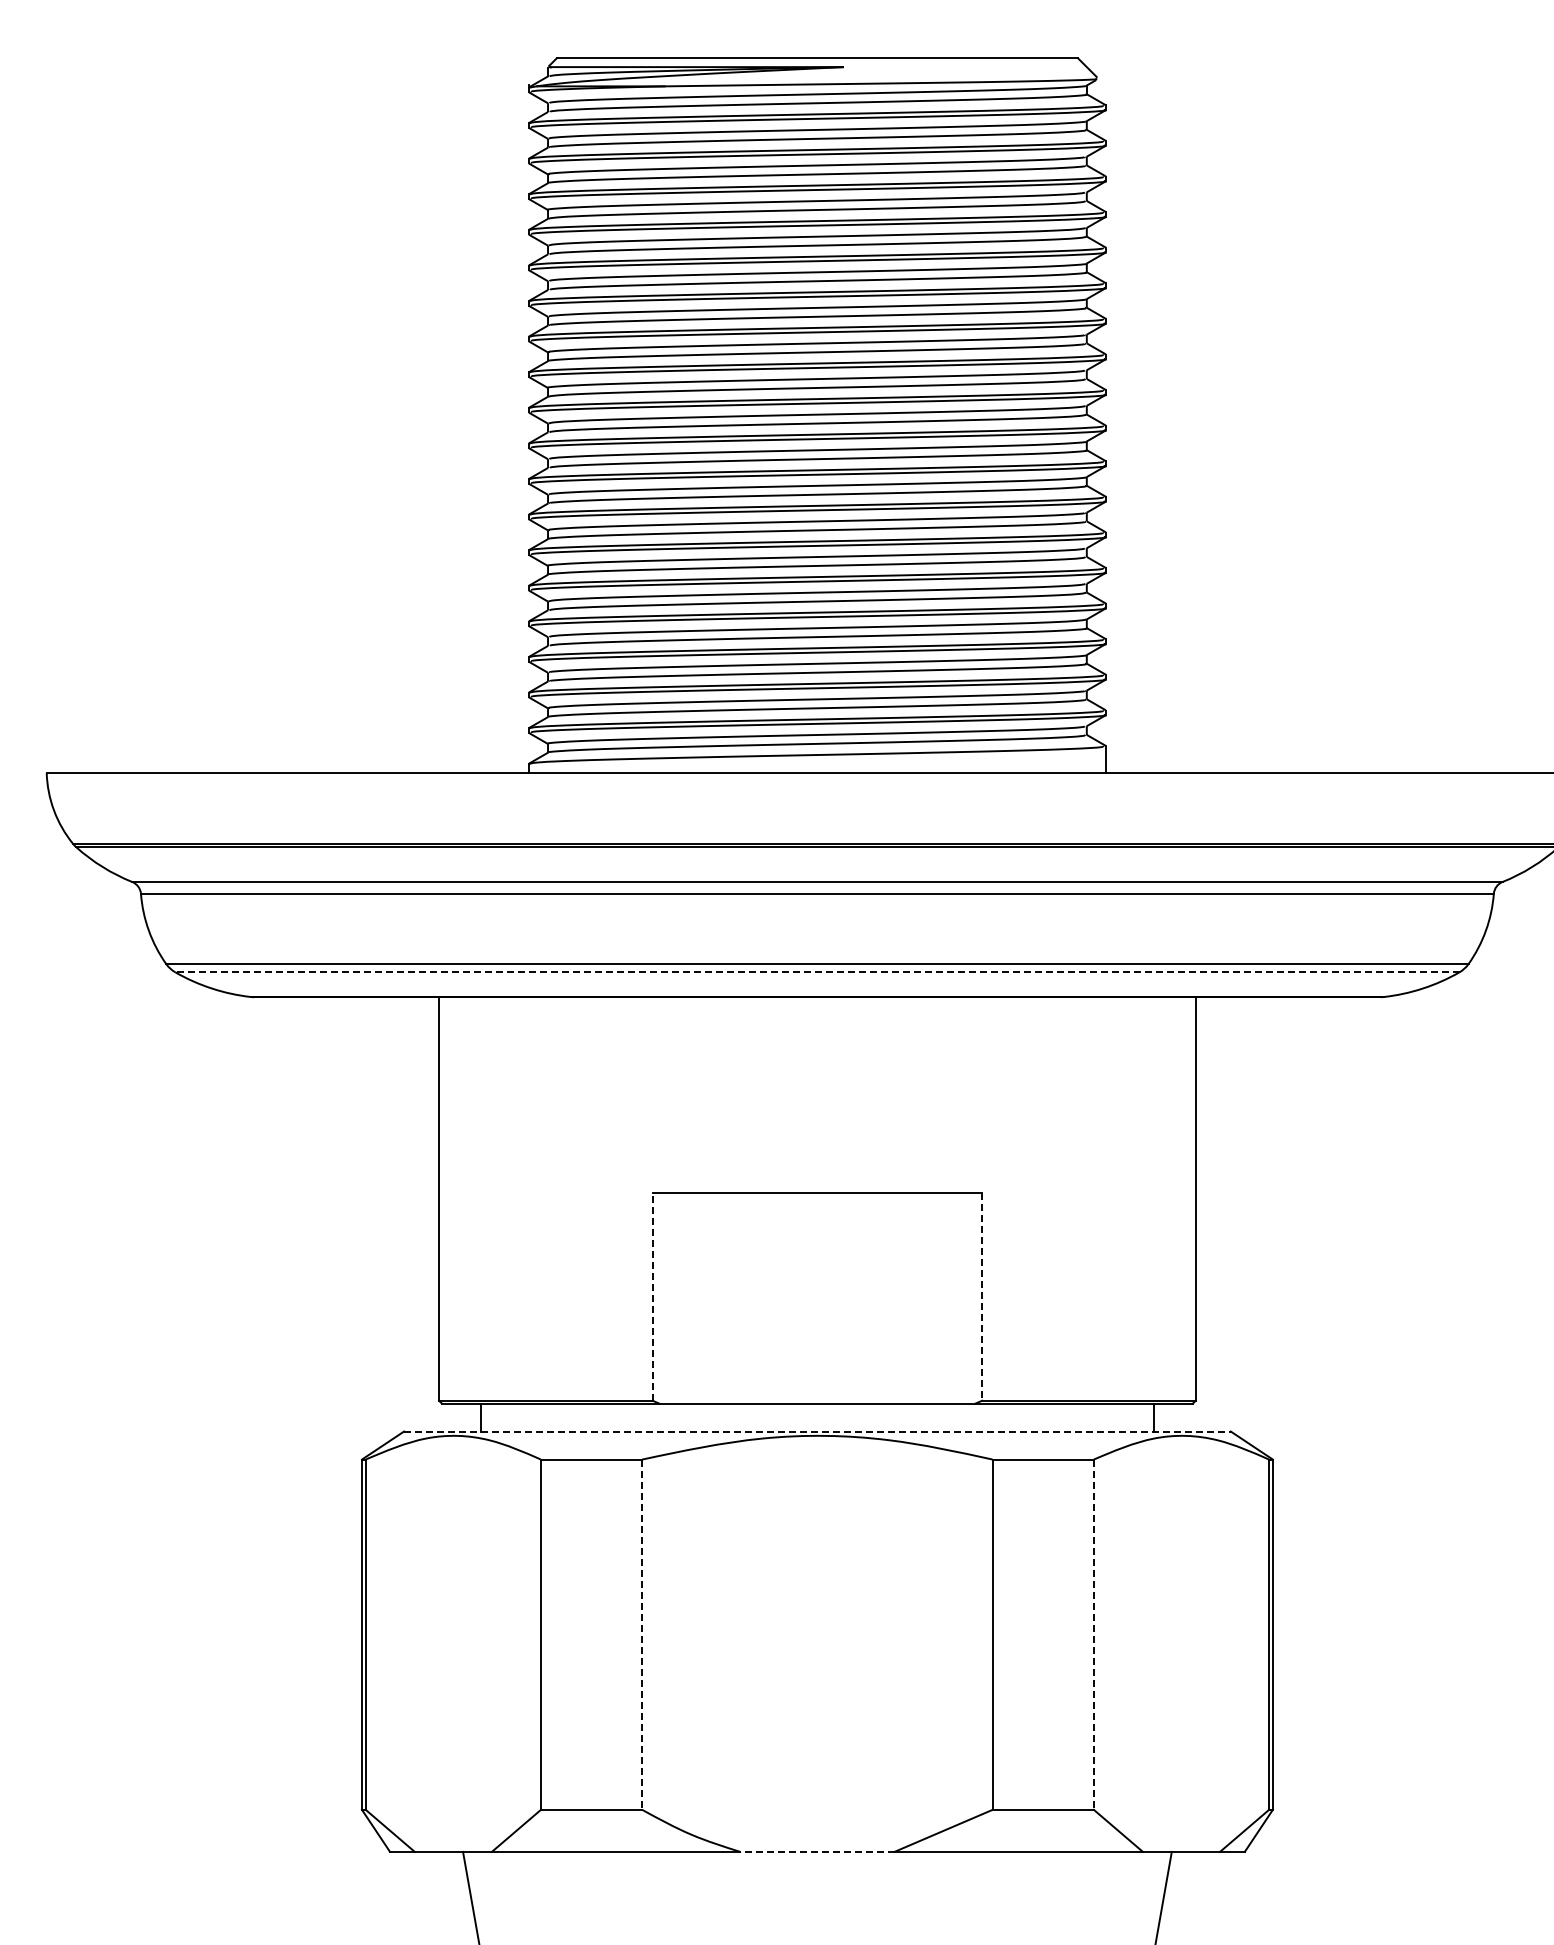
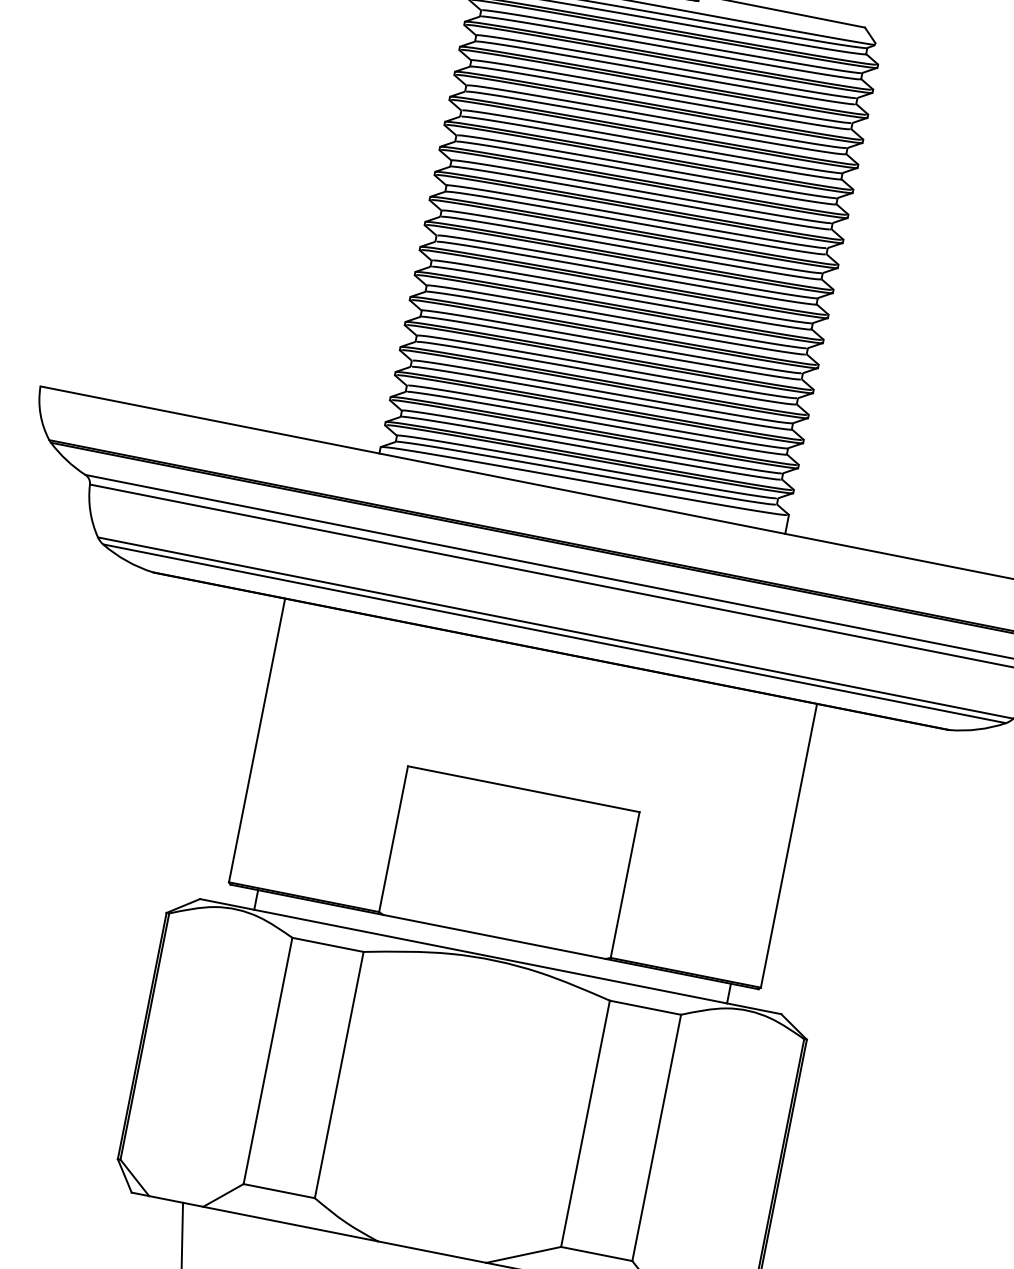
line: (816, 972) -> (553, 633), dashed -> solid
line: (652, 1297) -> (393, 839), dashed -> solid
line: (982, 1297) -> (625, 885), dashed -> solid
line: (817, 1431) -> (490, 956), dashed -> solid
line: (642, 1635) -> (339, 1075), dashed -> solid
line: (1093, 1635) -> (656, 1138), dashed -> solid
line: (816, 1851) -> (431, 1251), dashed -> solid

